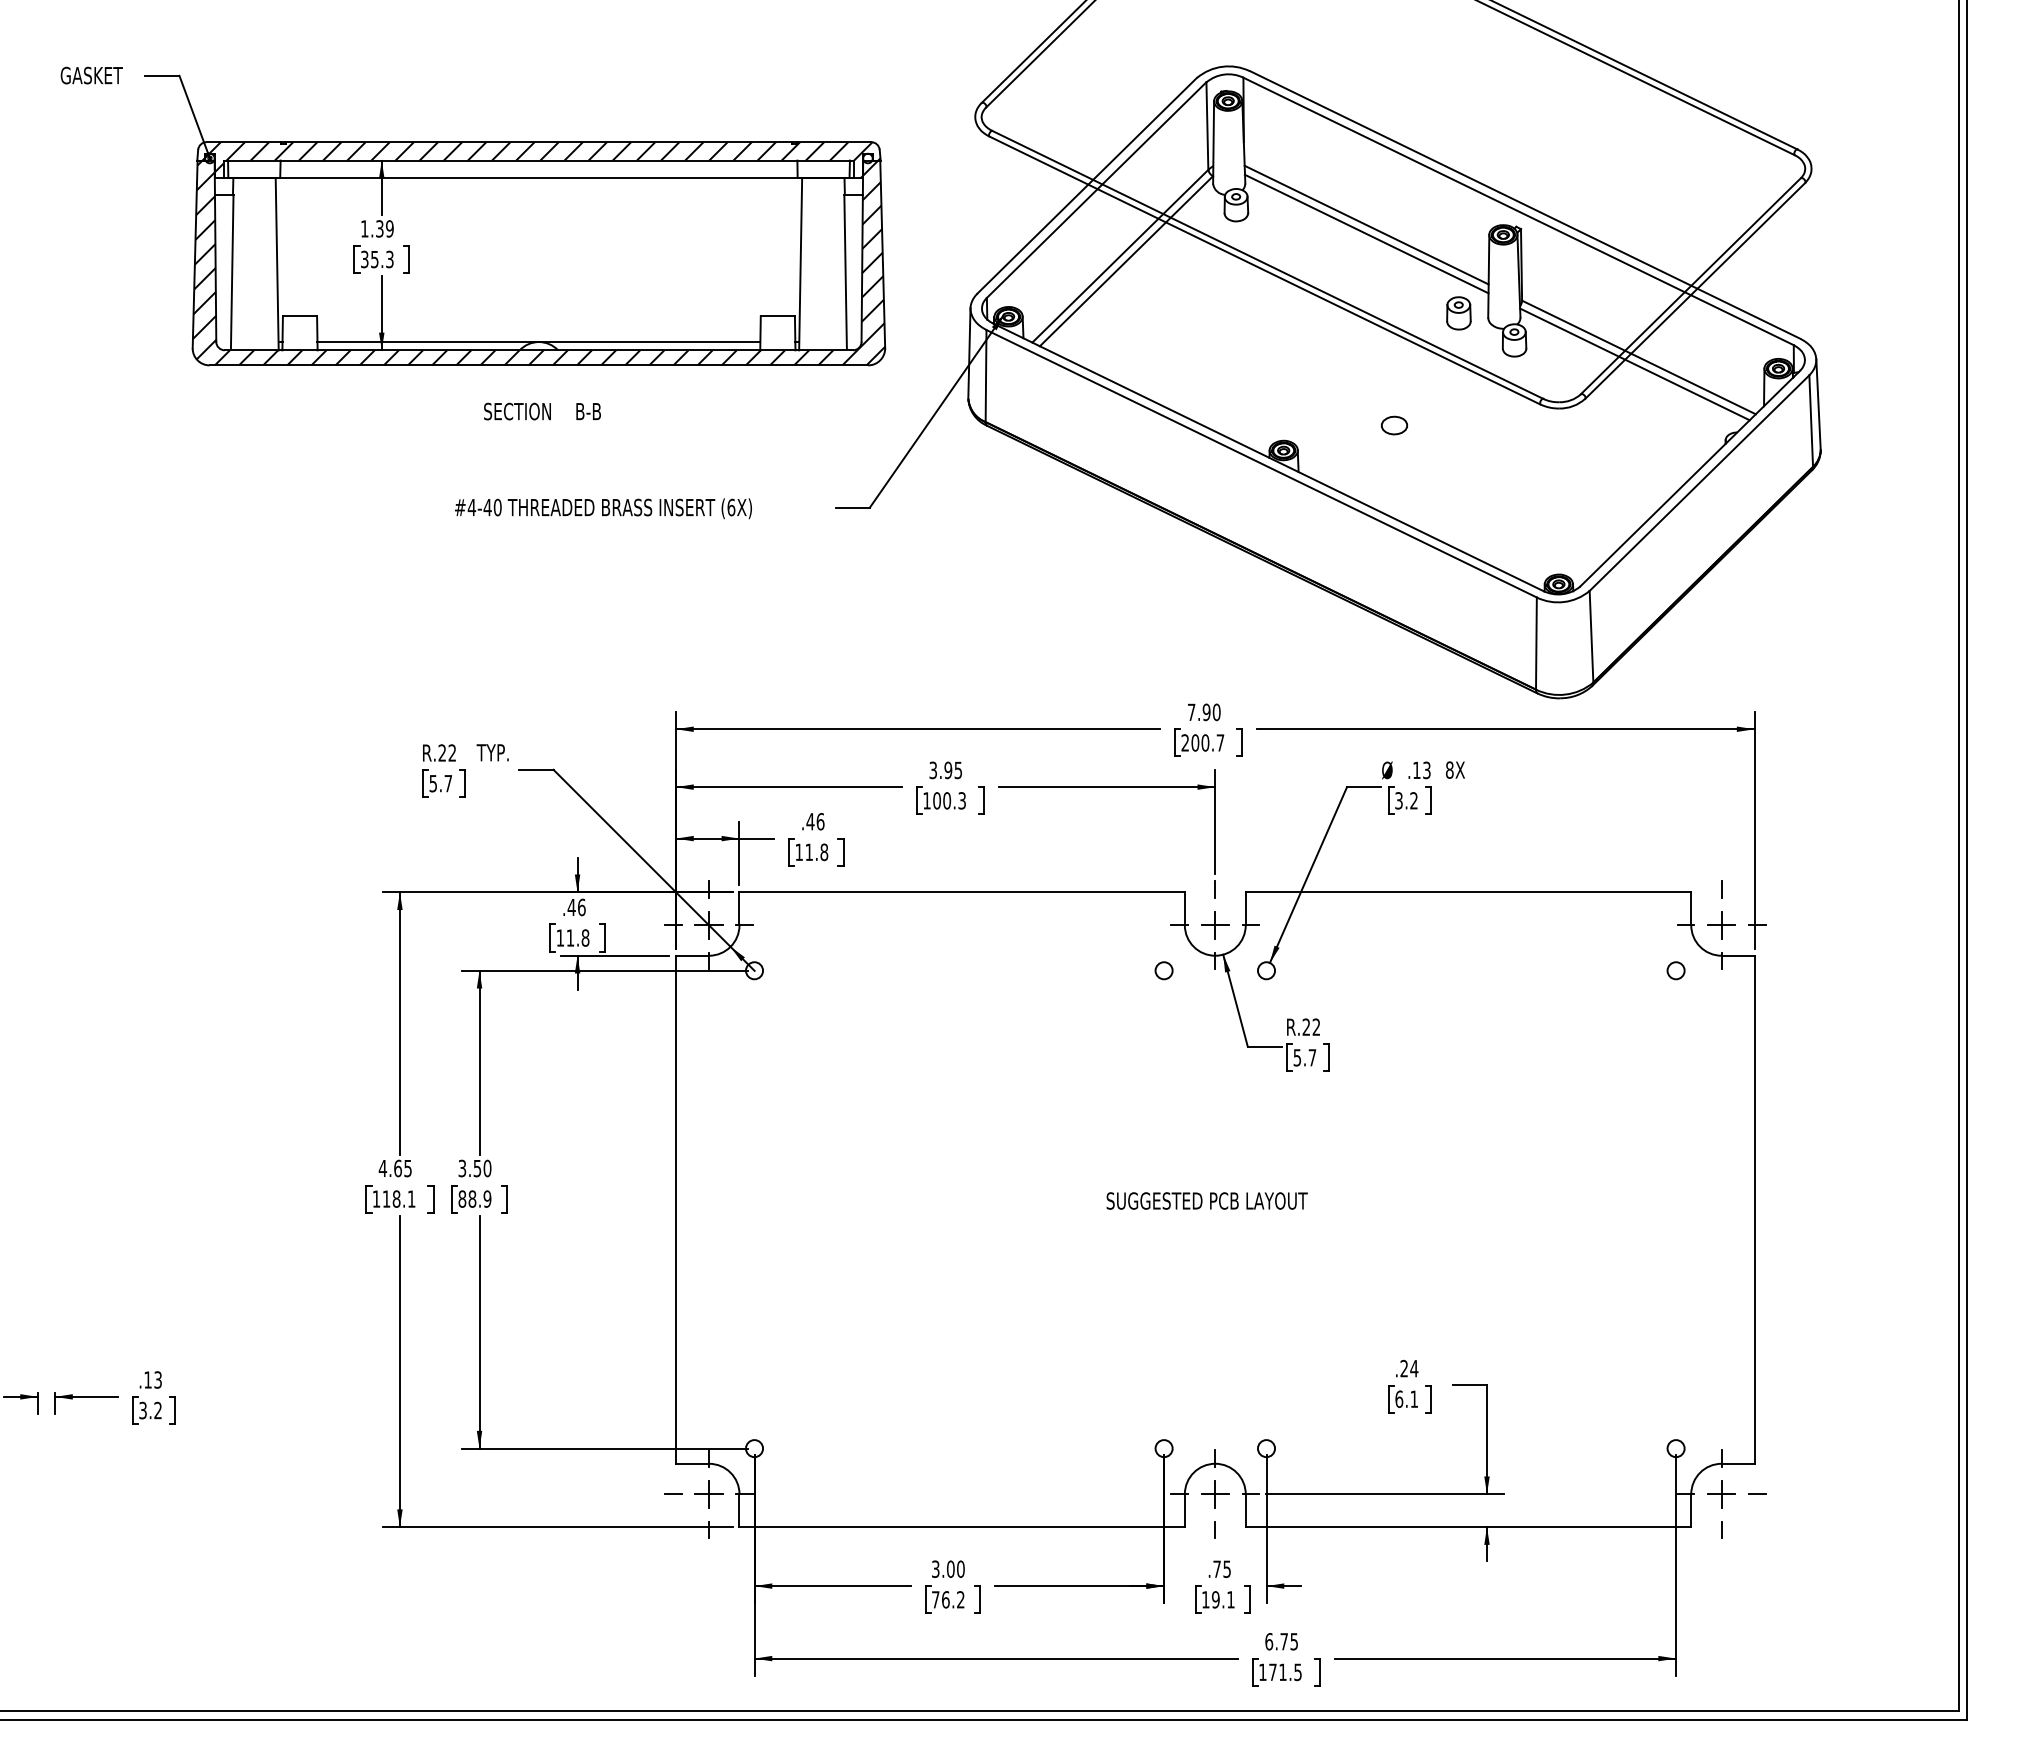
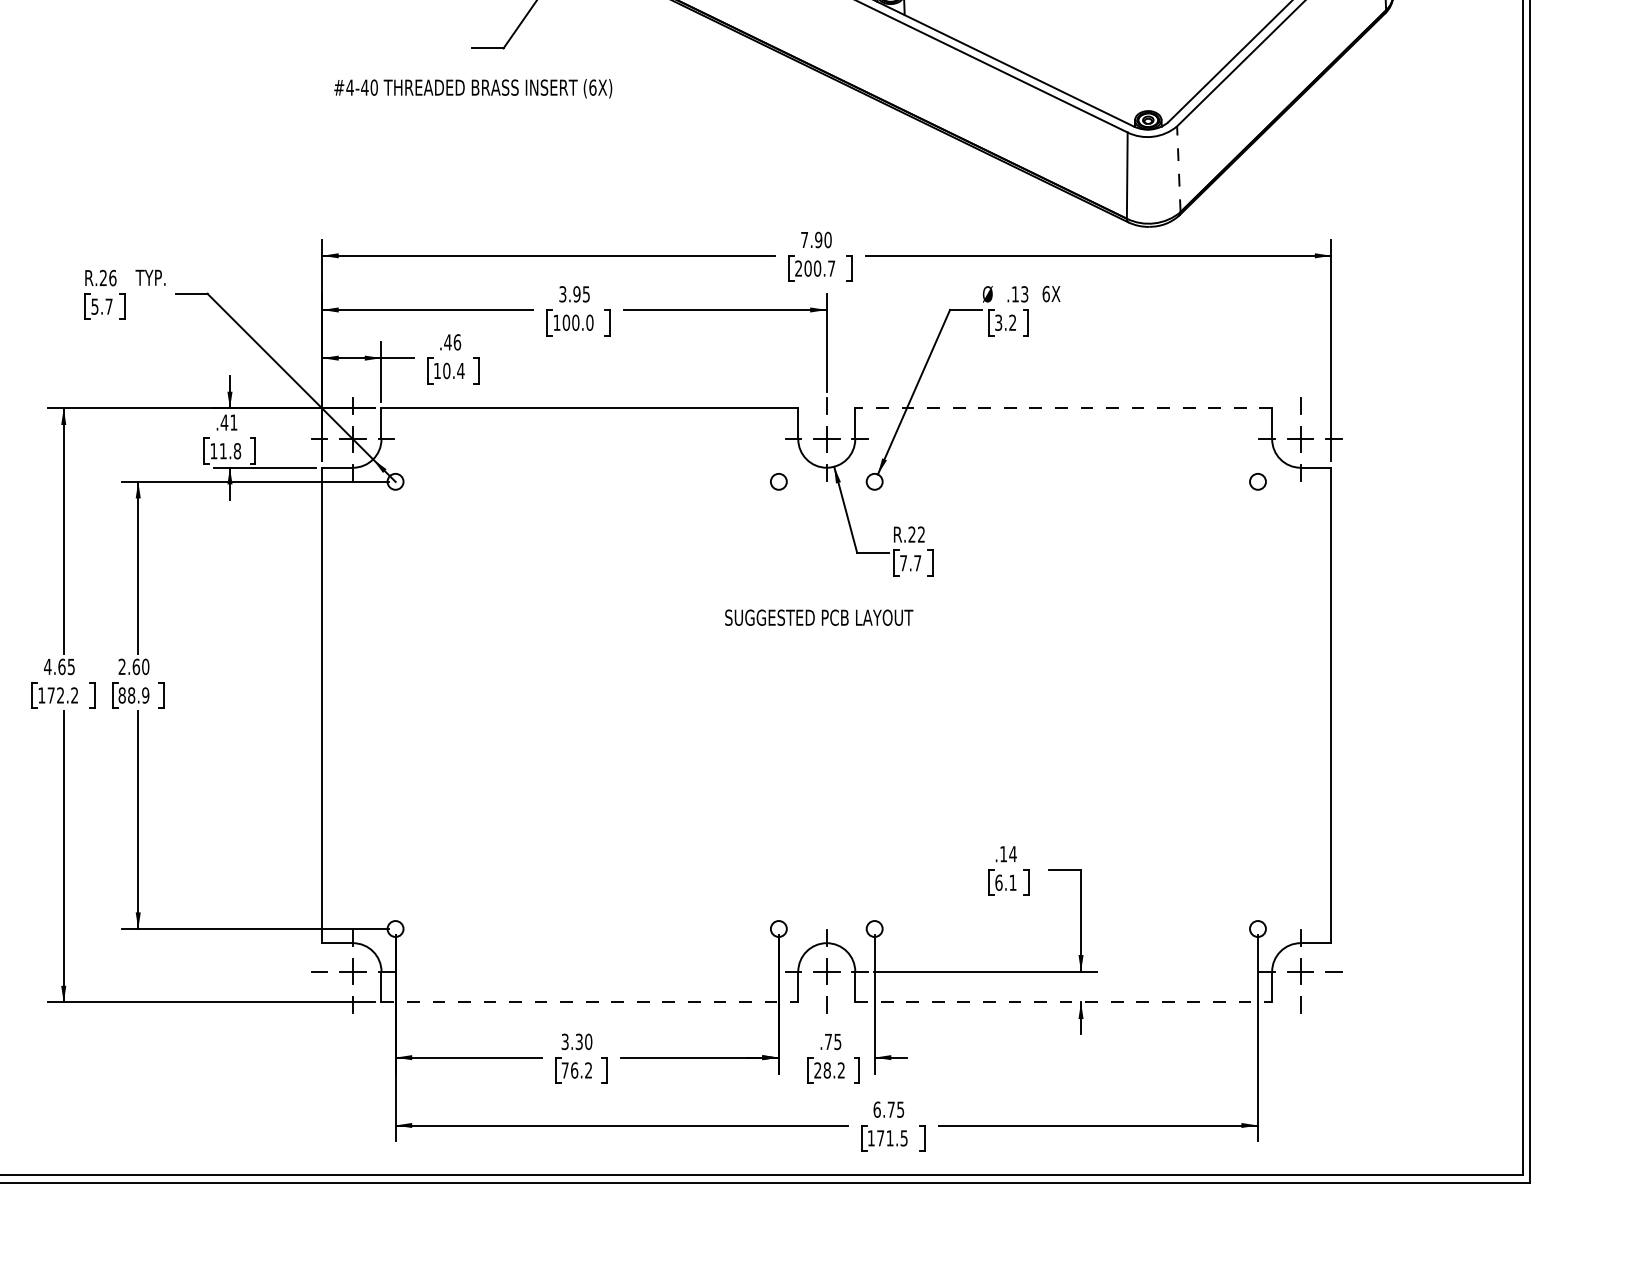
text: (603, 508) -> (473, 88), moved
line: (1591, 636) -> (1178, 169), solid -> dashed
text: (452, 752) -> (112, 277), R.22 -> R.26
text: (1449, 769) -> (1045, 293), 8X -> 6X
text: (962, 800) -> (590, 322), 100.3 -> 100.0
text: (816, 852) -> (453, 371), 11.8 -> 10.4
line: (1468, 892) -> (1063, 408), solid -> dashed
text: (581, 907) -> (233, 422), .46 -> .41
text: (1297, 1057) -> (903, 562), 5.7 -> 7.7
text: (469, 1168) -> (128, 666), 3.50 -> 2.60
text: (398, 1198) -> (62, 694), 118.1 -> 172.2
text: (1206, 1200) -> (818, 617), moved
text: (1403, 1368) -> (1002, 854), .24 -> .14
line: (962, 1527) -> (590, 1002), solid -> dashed
line: (1468, 1527) -> (1063, 1002), solid -> dashed
text: (950, 1568) -> (578, 1041), 3.00 -> 3.30
text: (1218, 1599) -> (829, 1070), 19.1 -> 28.2

